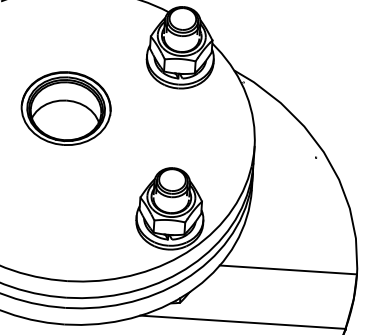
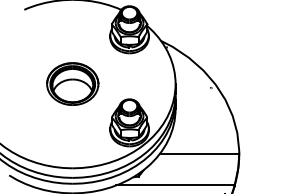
part: (65, 107) -> (72, 83), moved

